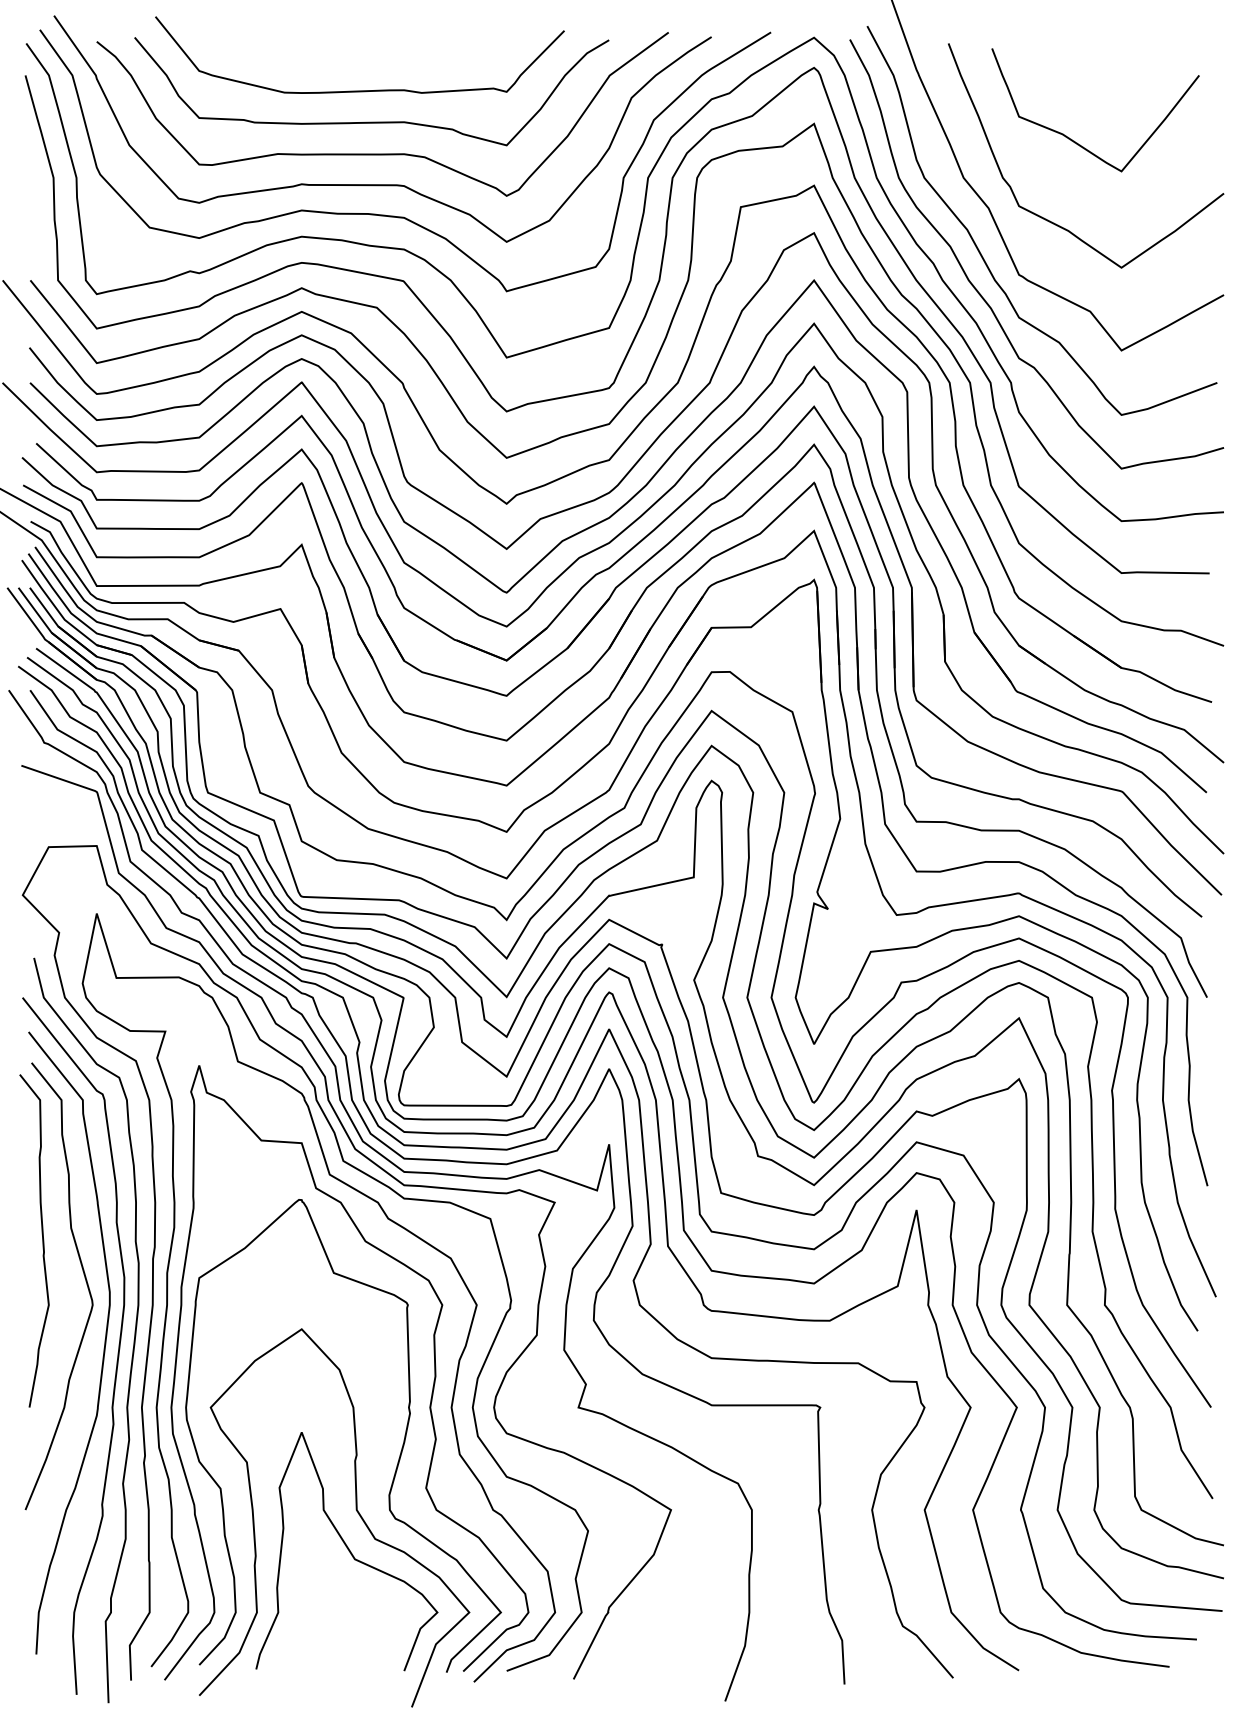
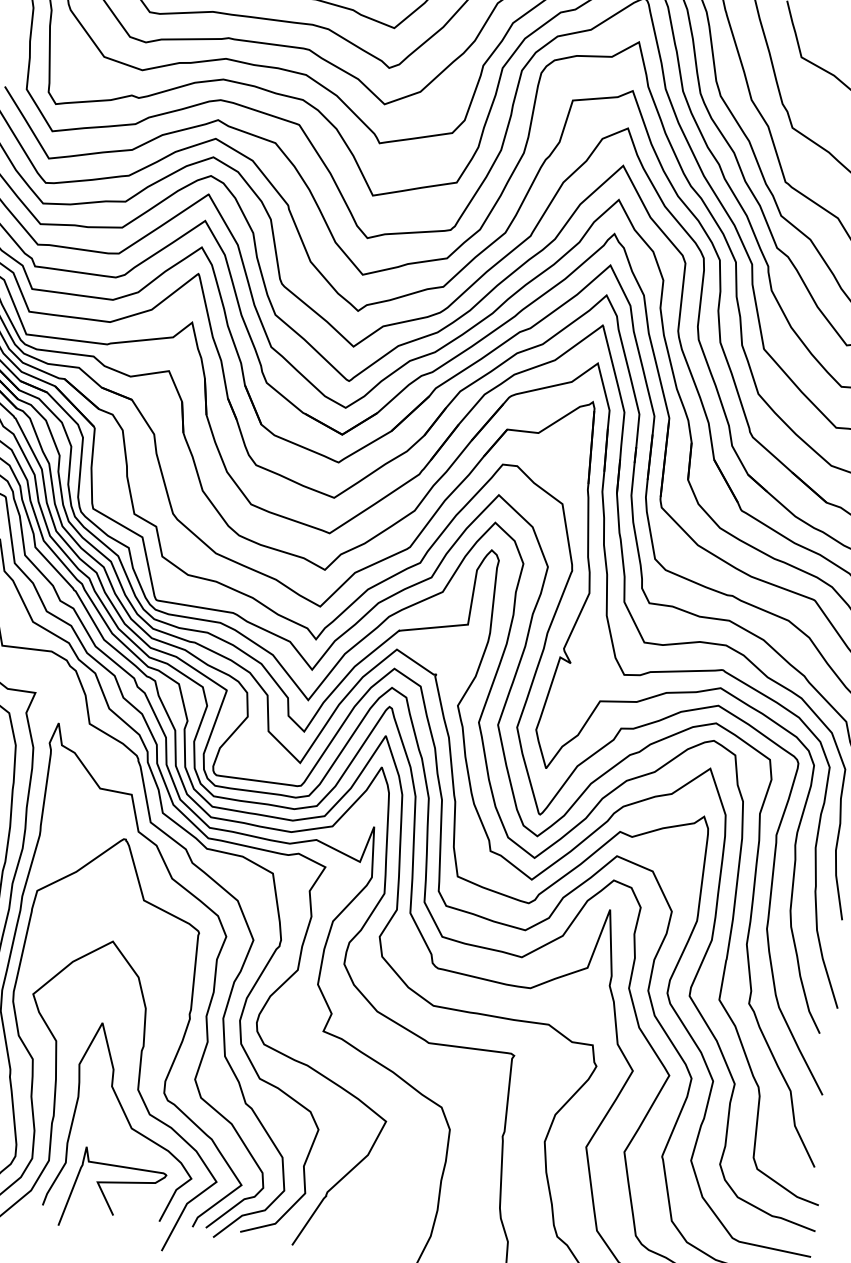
curve: (342, 1630) -> (114, 1183), added

